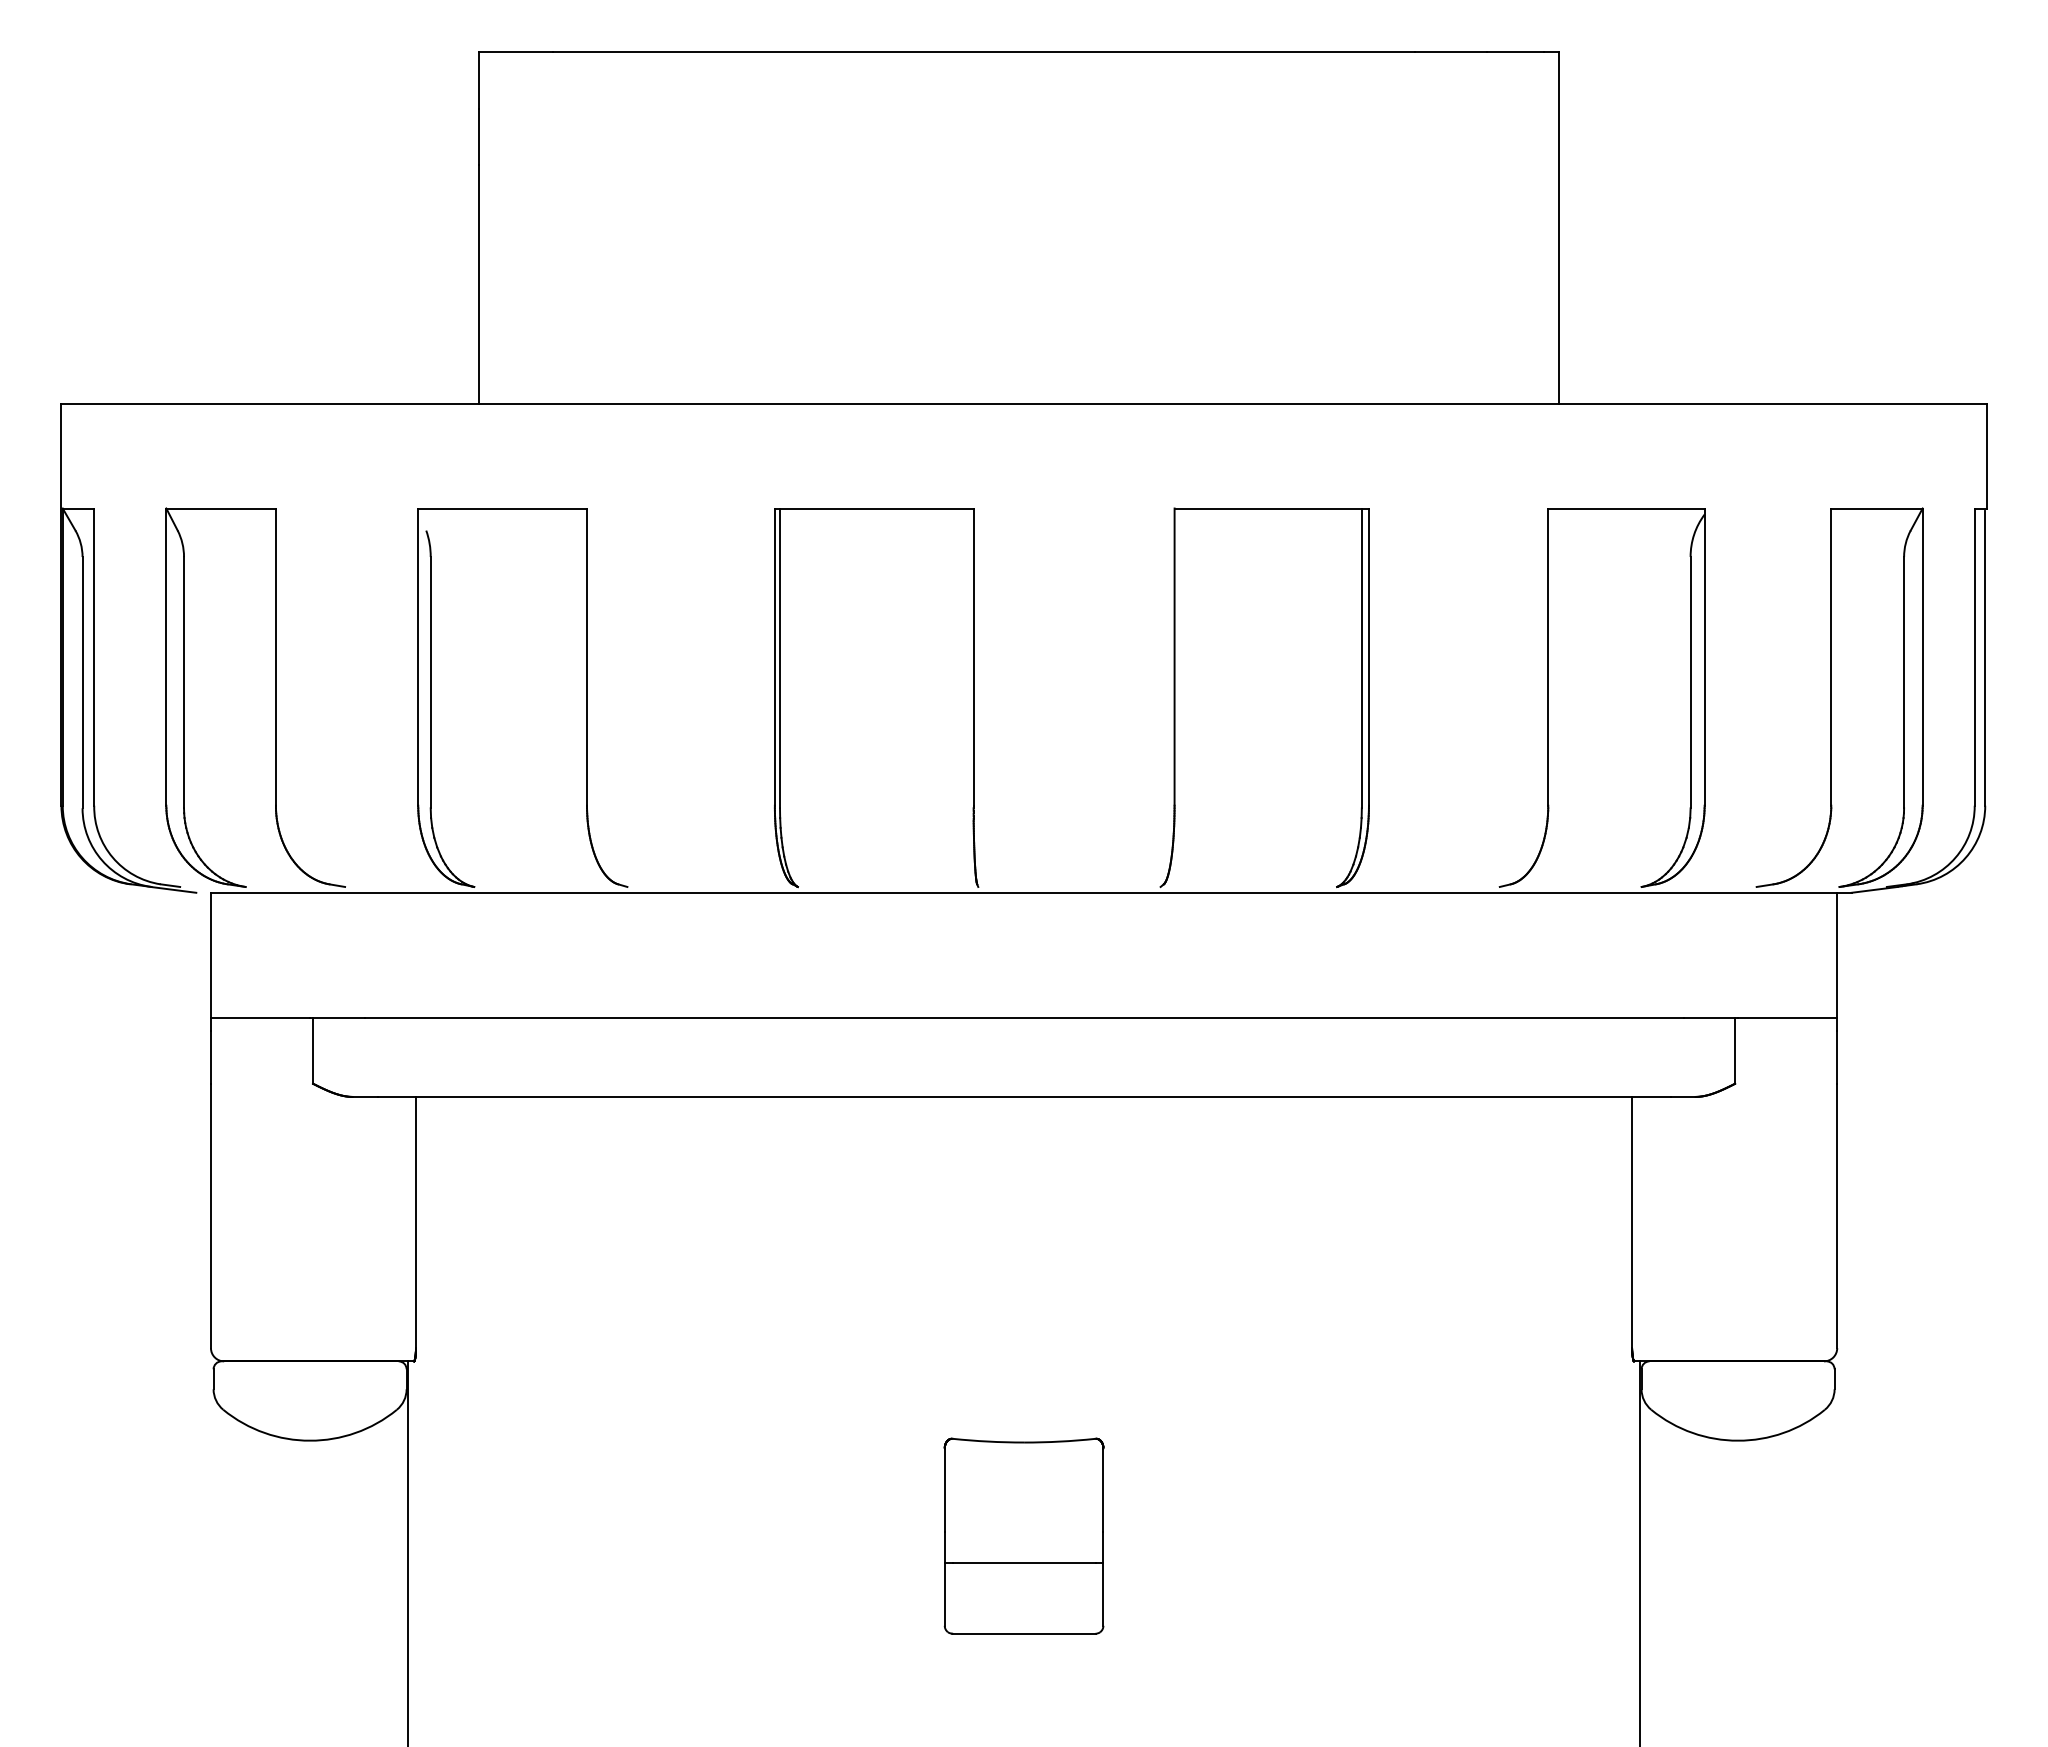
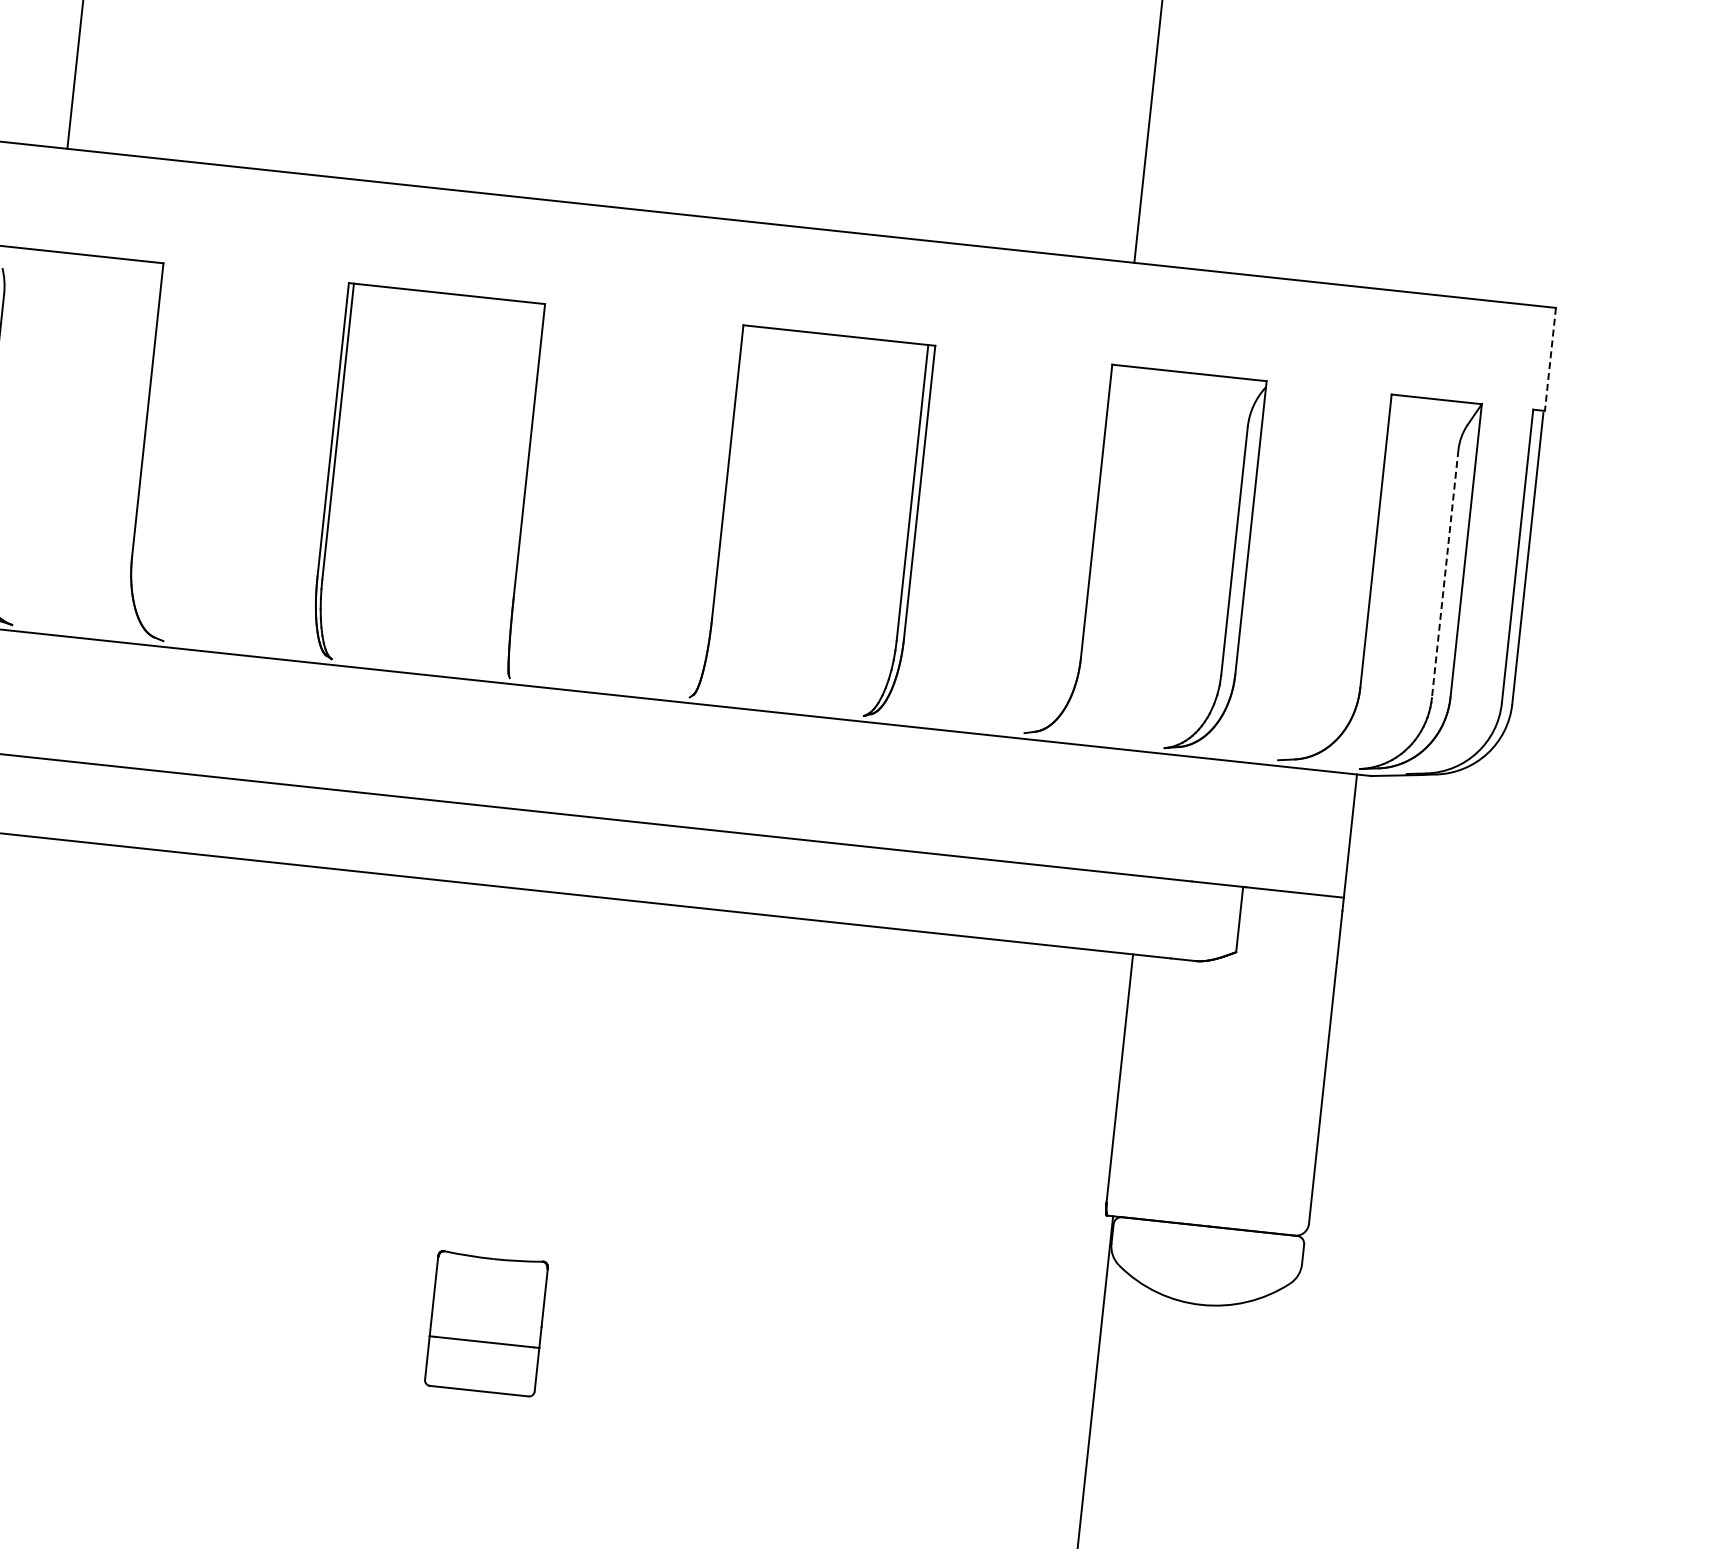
line: (1986, 456) -> (1550, 359), solid -> dashed
line: (1904, 682) -> (1445, 574), solid -> dashed
part: (1023, 1535) -> (485, 1323), size x0.7

